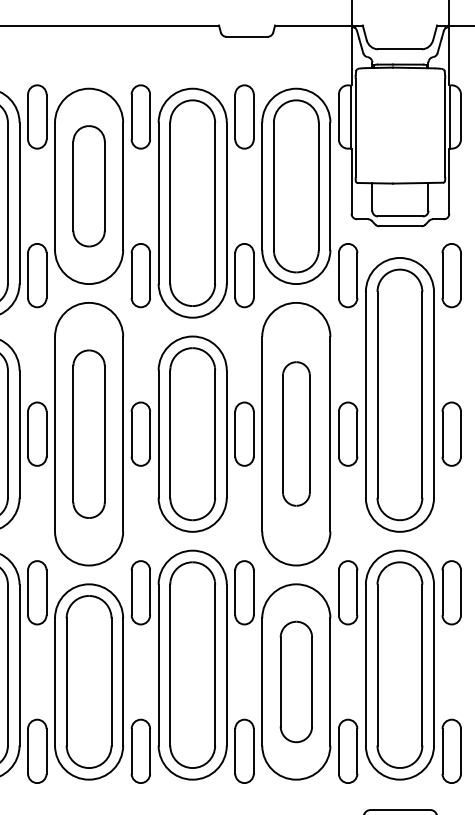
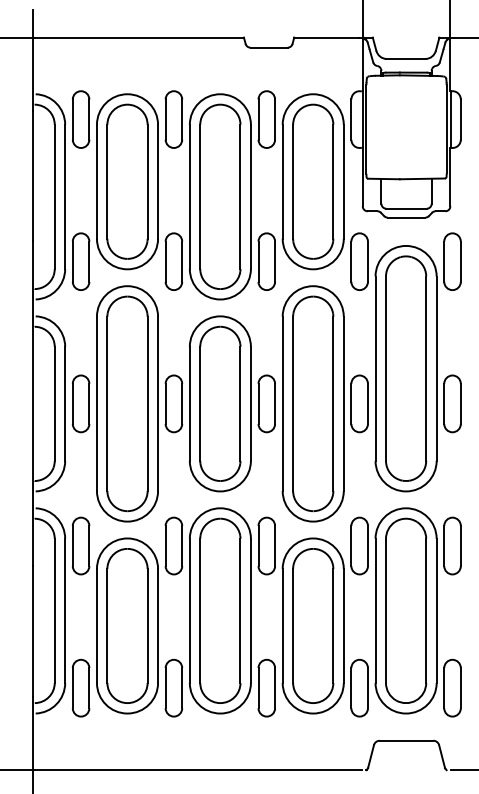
part: (89, 186) -> (127, 181), size x1.43
part: (89, 433) -> (127, 403), size x1.43
part: (296, 433) -> (313, 403), size x1.67
part: (296, 681) -> (313, 625), size x1.43

